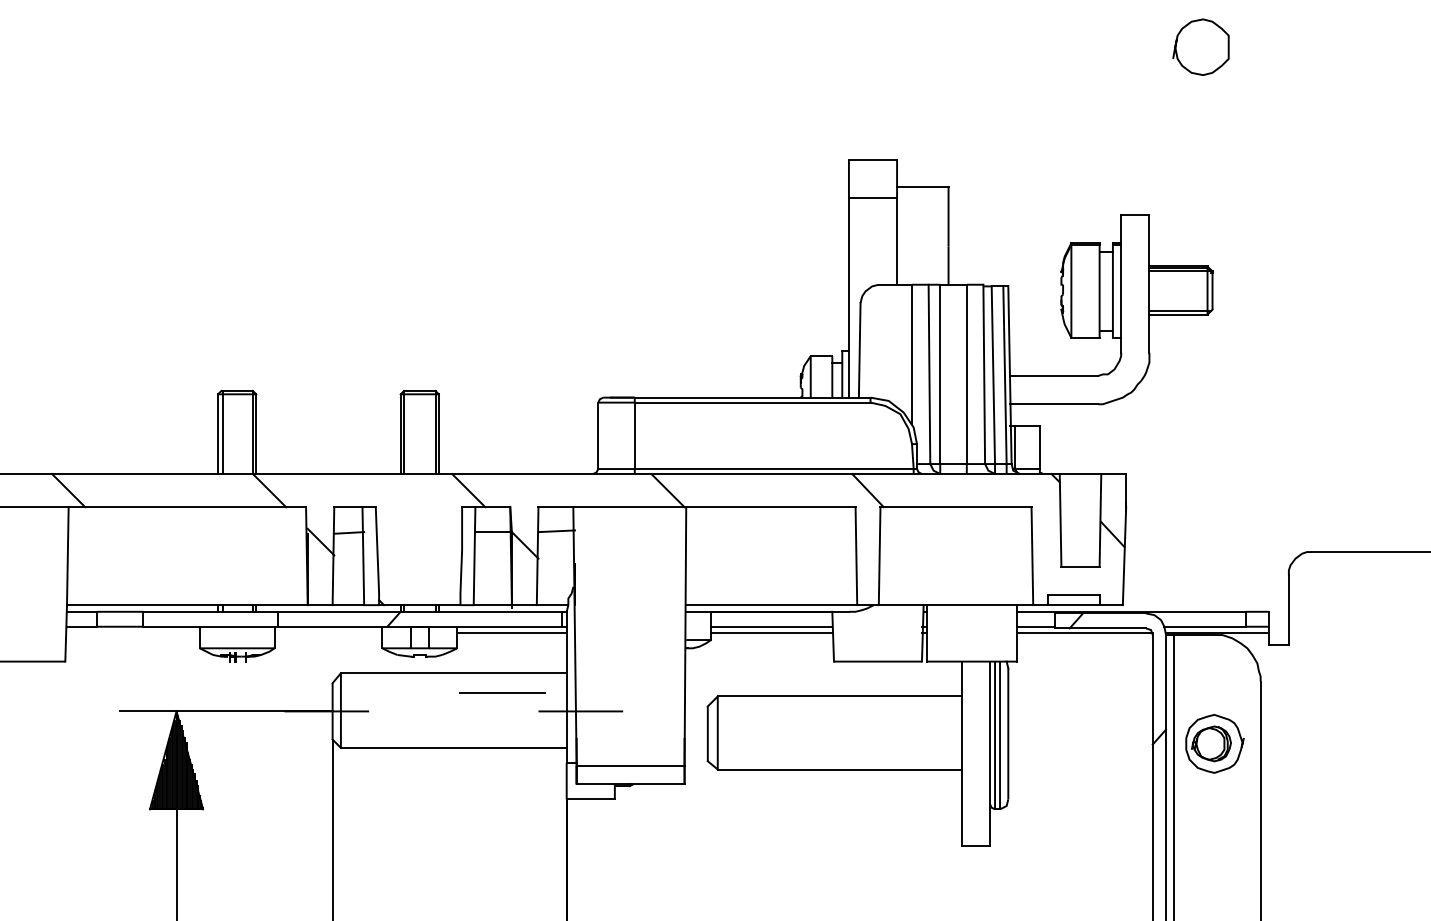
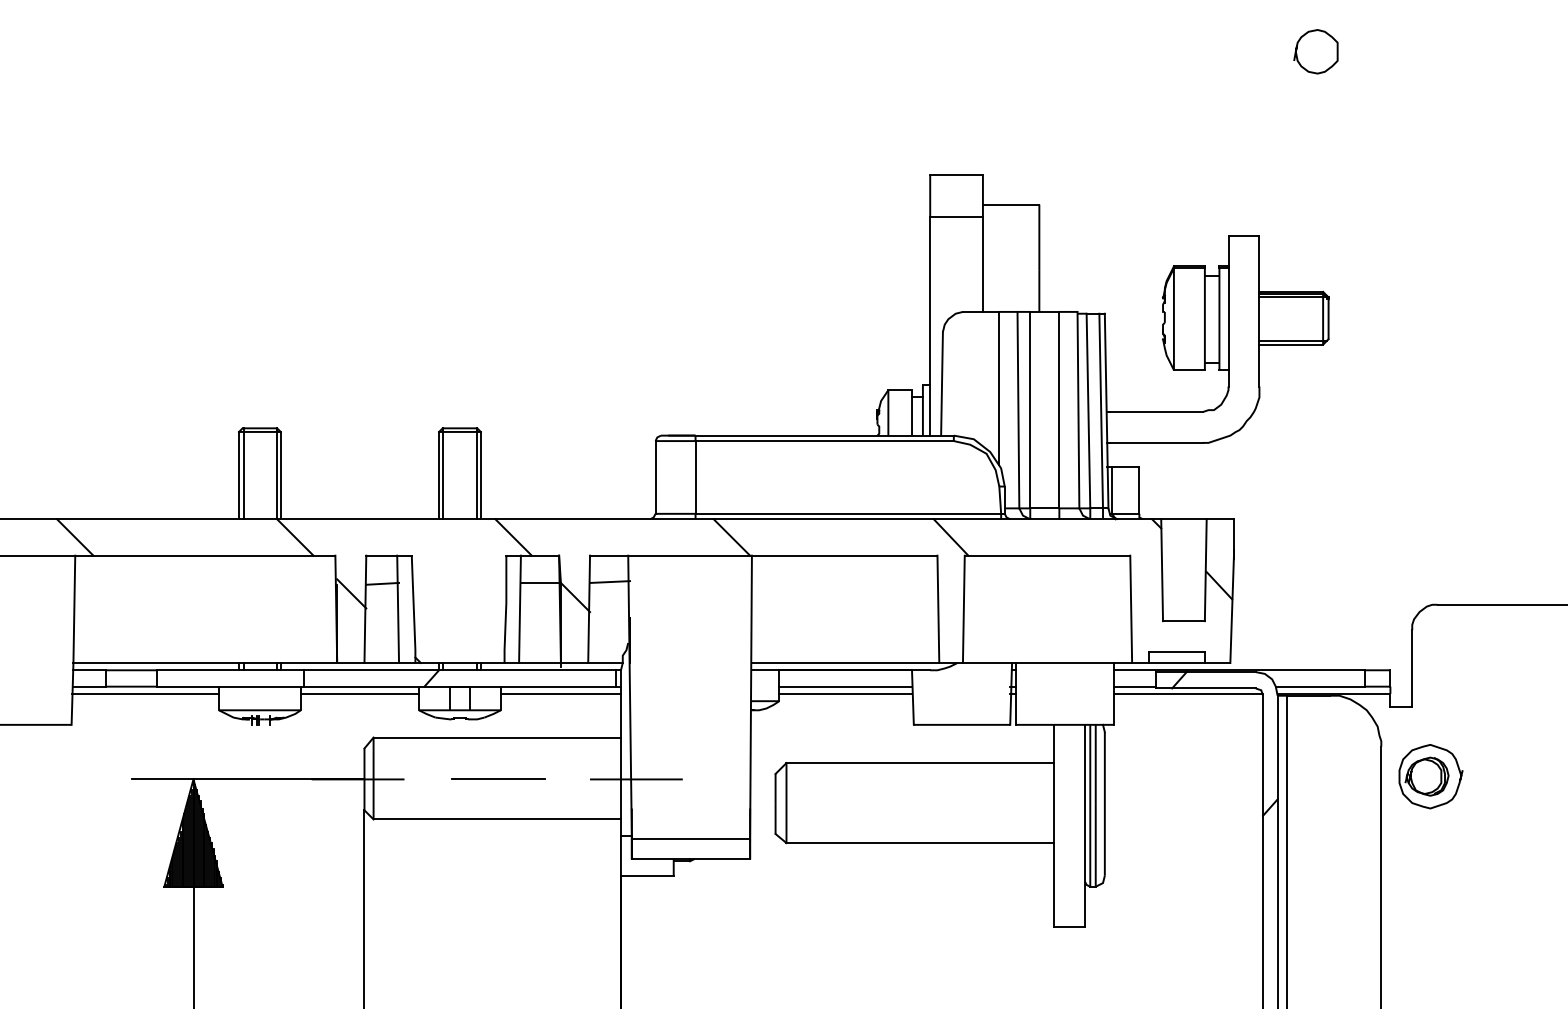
part: (1200, 47) -> (1315, 51), size x0.71
line: (132, 633) -> (145, 694), added
line: (328, 633) -> (359, 694), added
line: (502, 692) -> (498, 778), moved
part: (1214, 743) -> (1430, 776), moved

